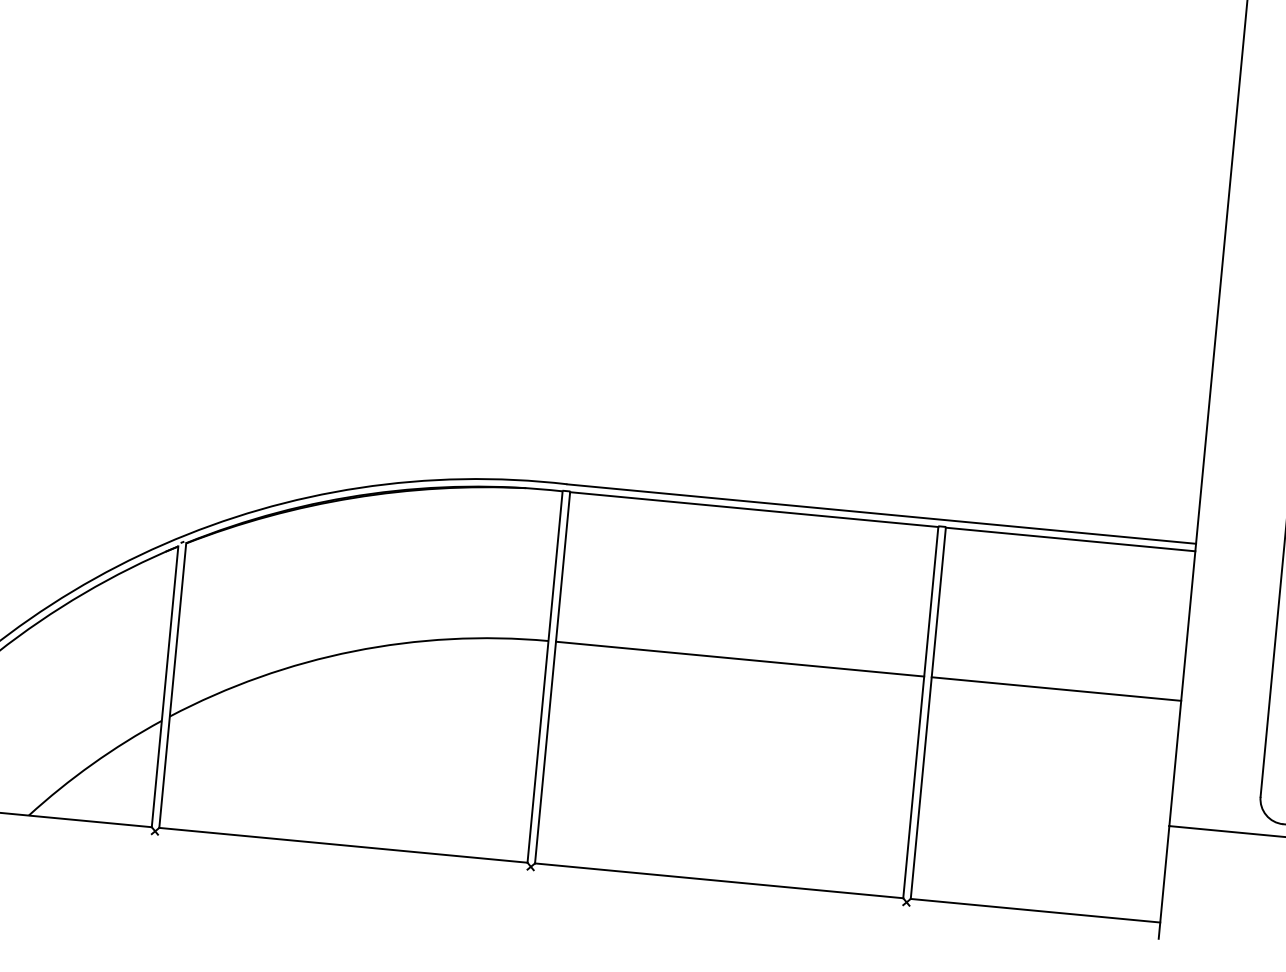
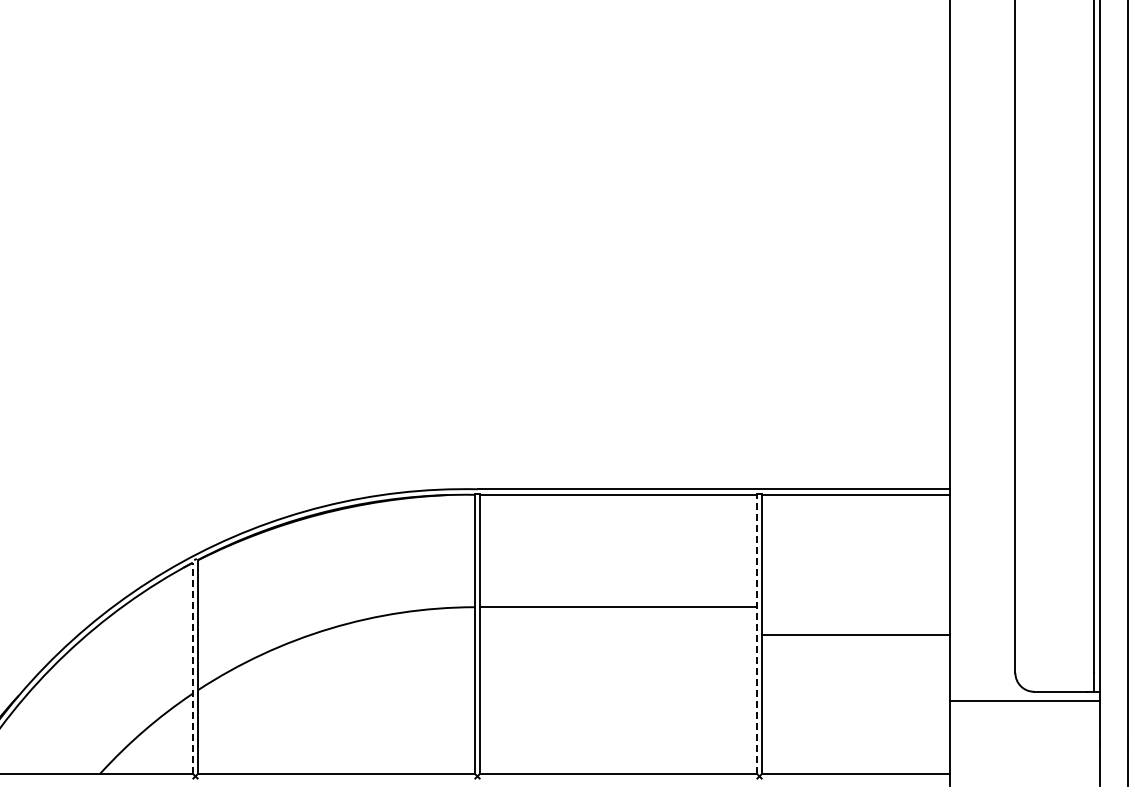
line: (164, 685) -> (192, 667), solid -> dashed
line: (1055, 689) -> (855, 635), moved
line: (920, 711) -> (756, 633), solid -> dashed

